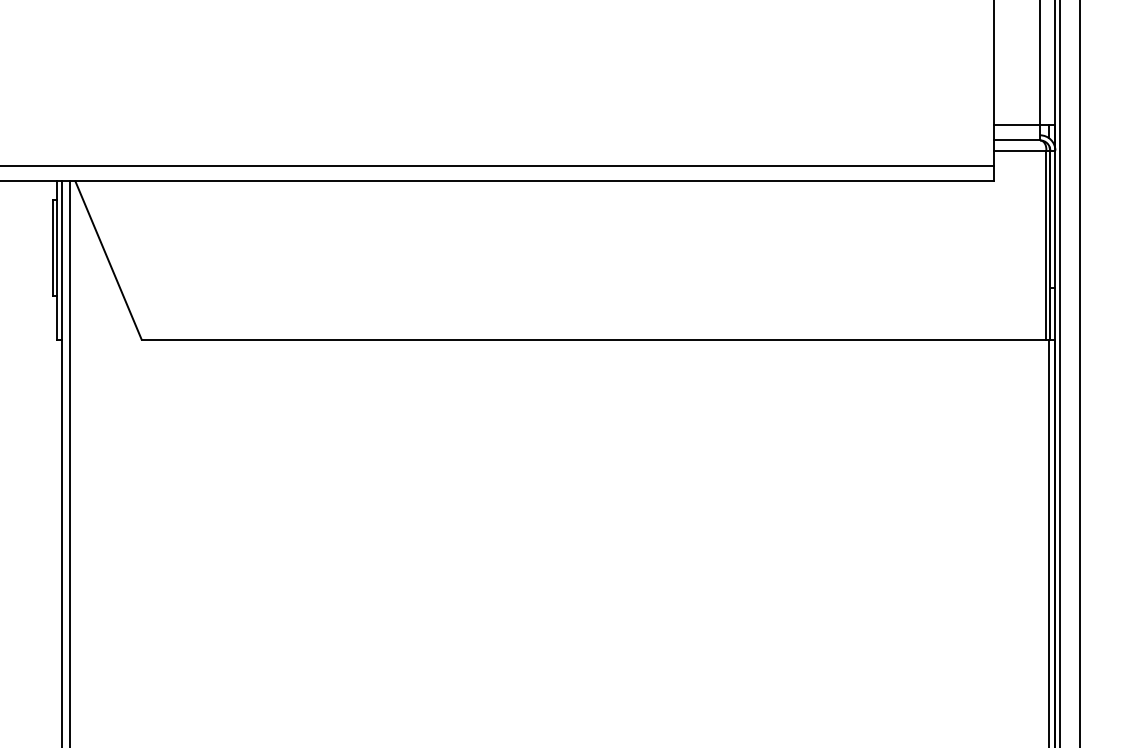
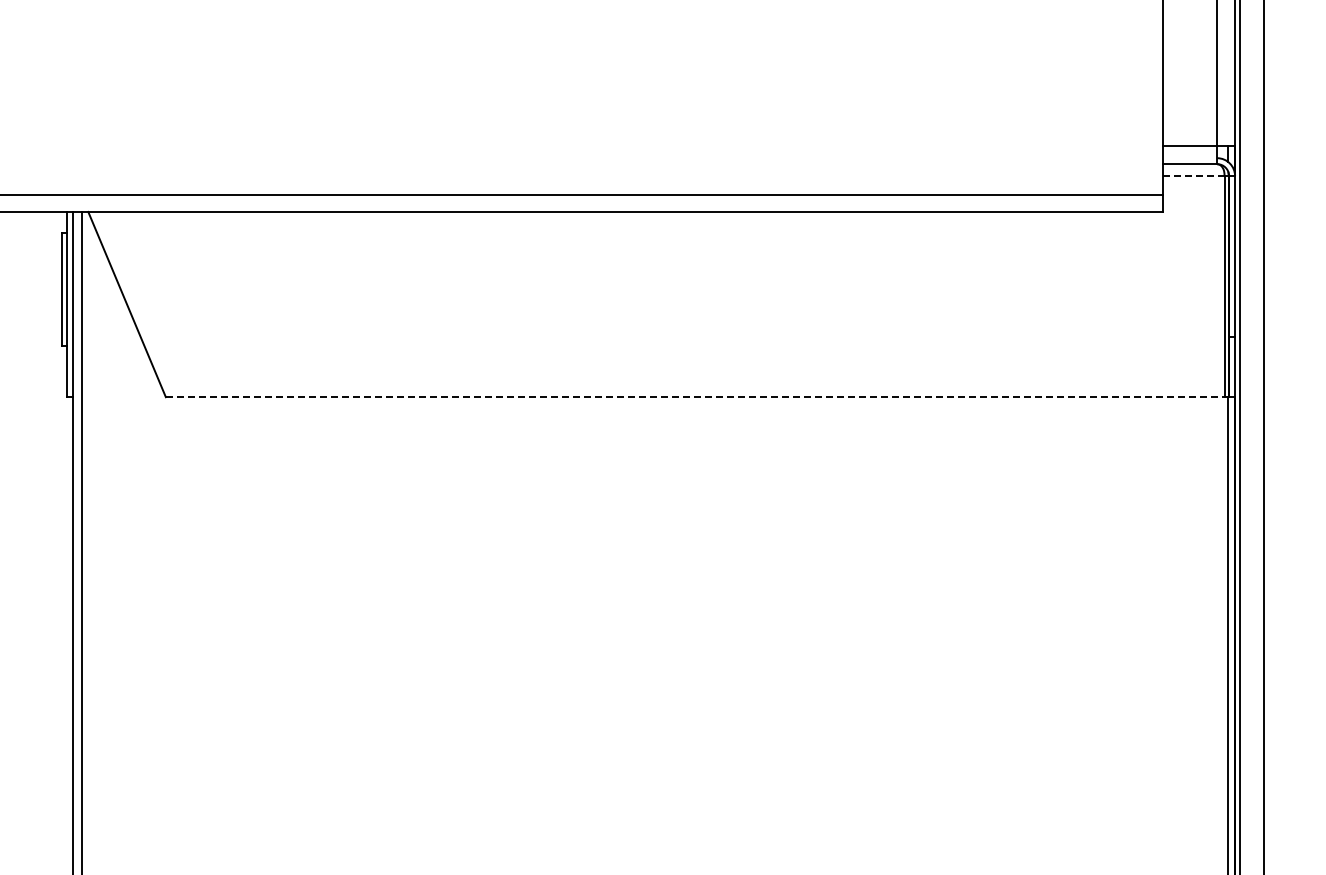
line: (1019, 150) -> (1193, 176), solid -> dashed
line: (594, 339) -> (695, 397), solid -> dashed

